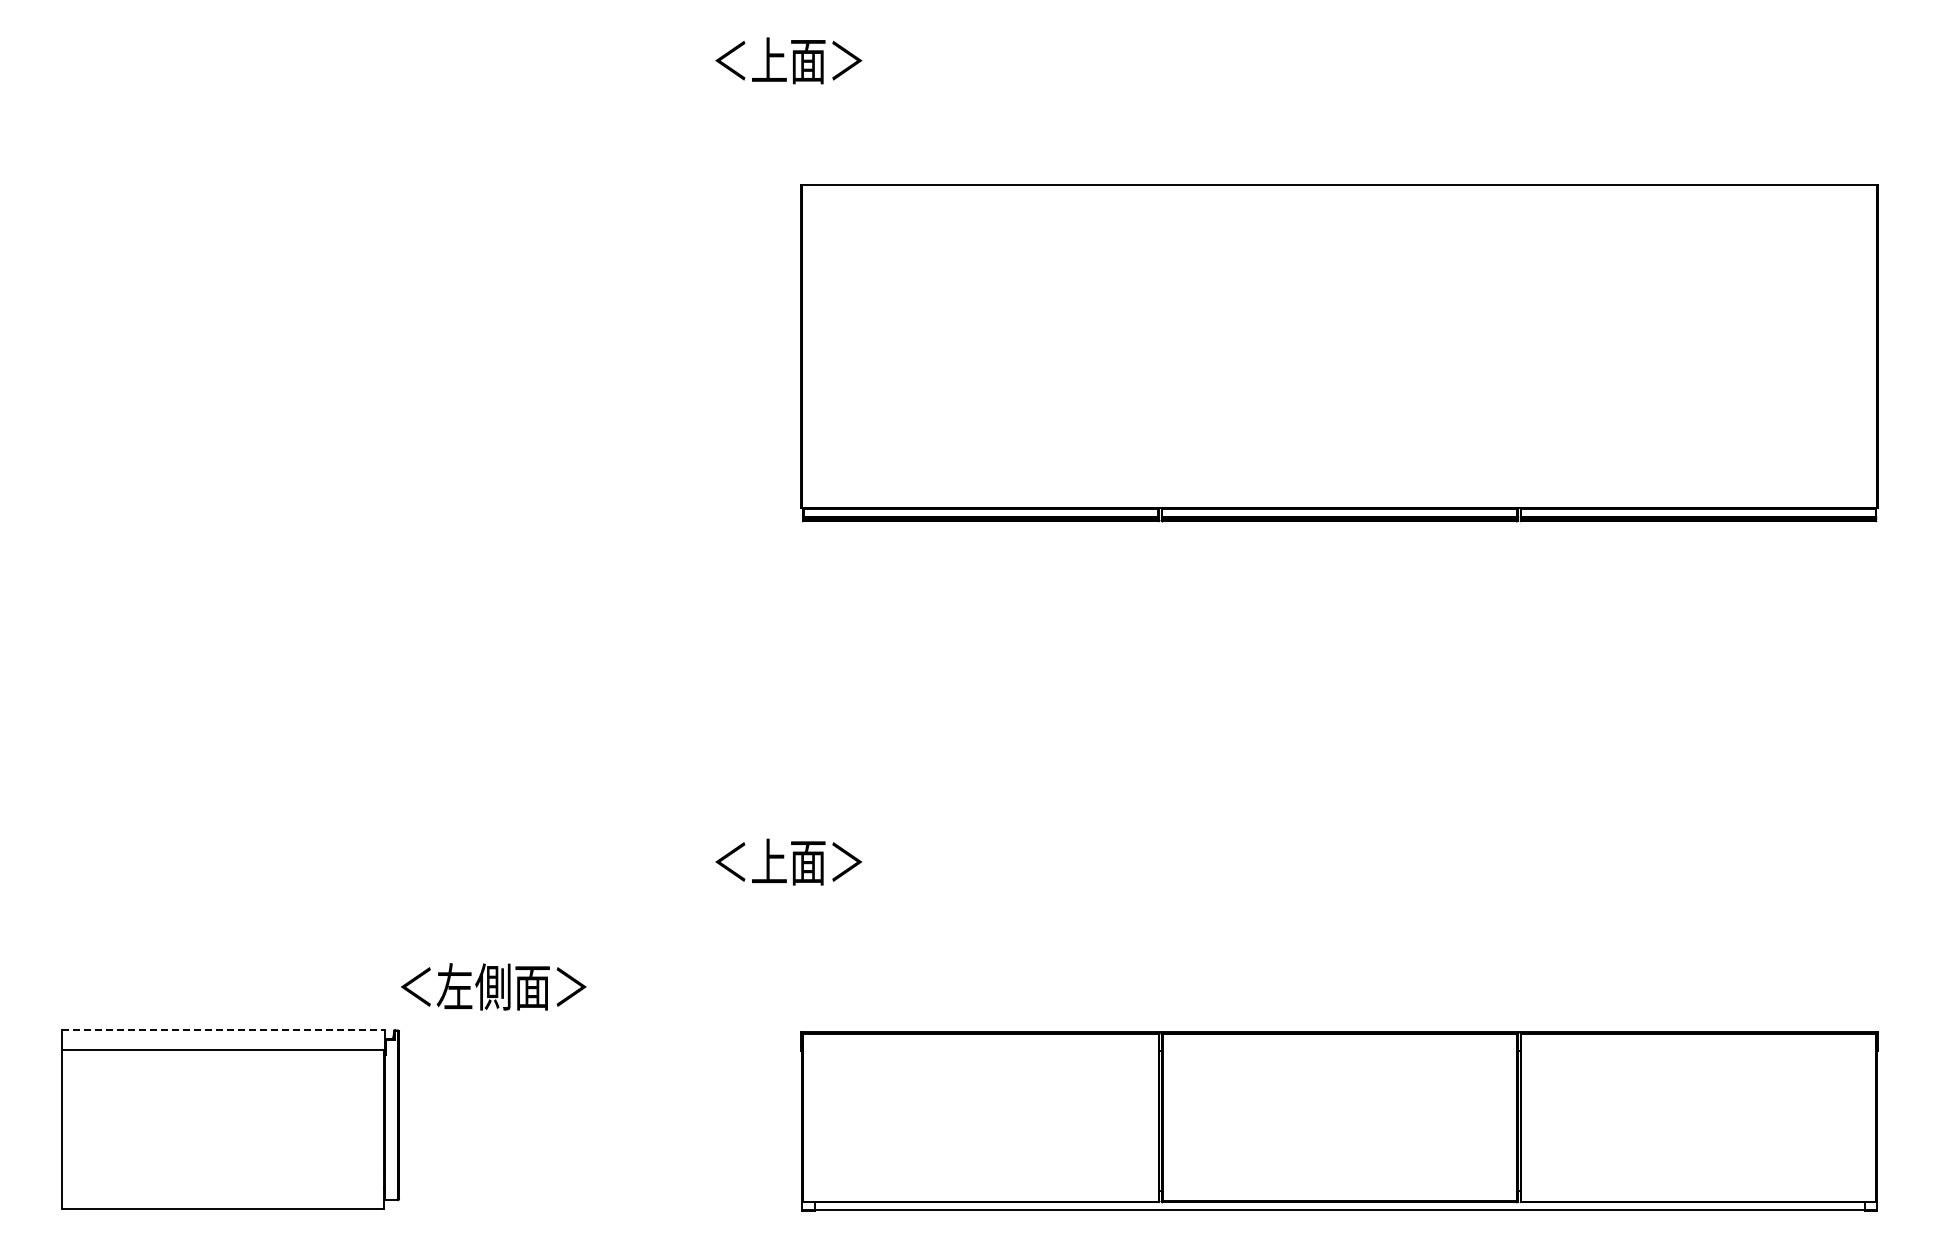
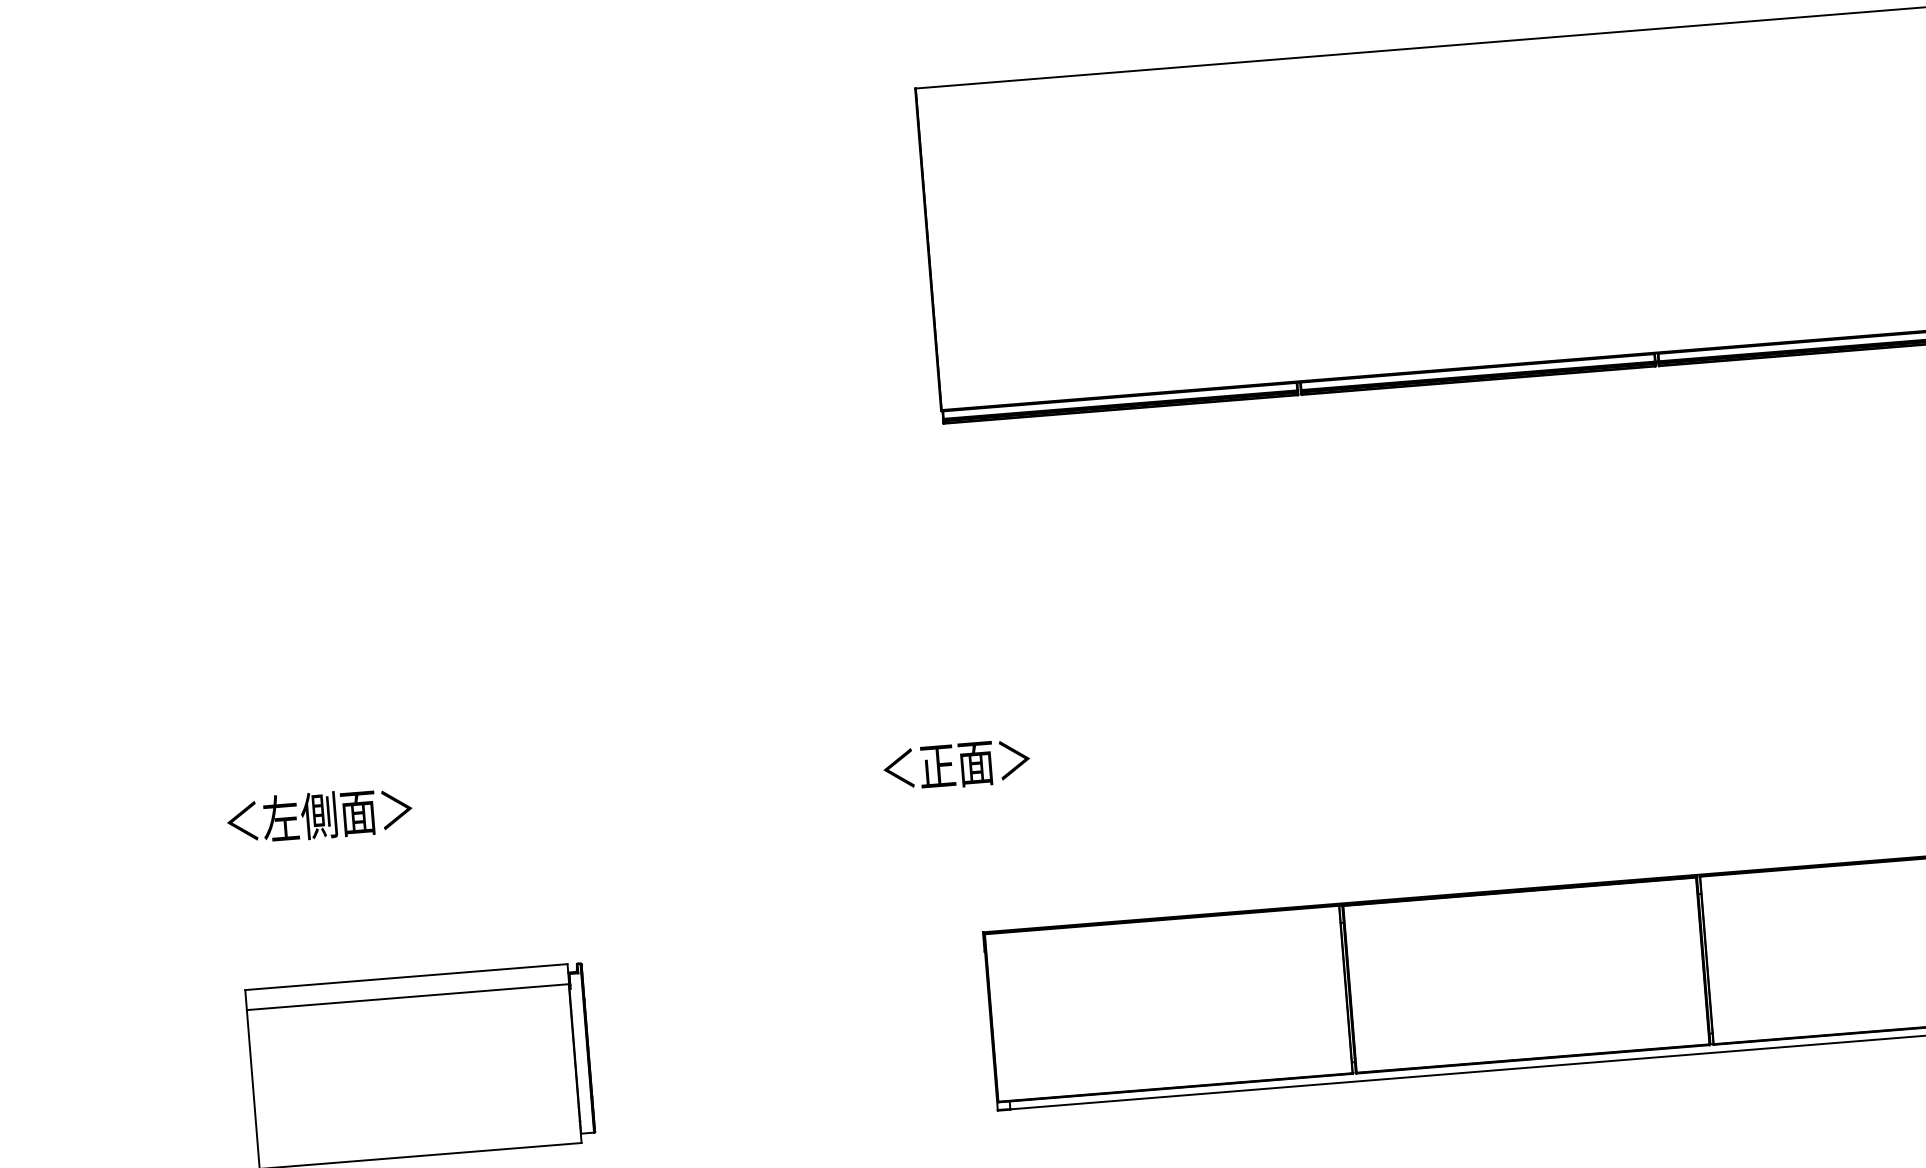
text: (769, 860) -> (937, 764), ＜上面＞ -> ＜正面＞
text: (493, 986) -> (319, 815), moved
line: (223, 1029) -> (406, 976), dashed -> solid

